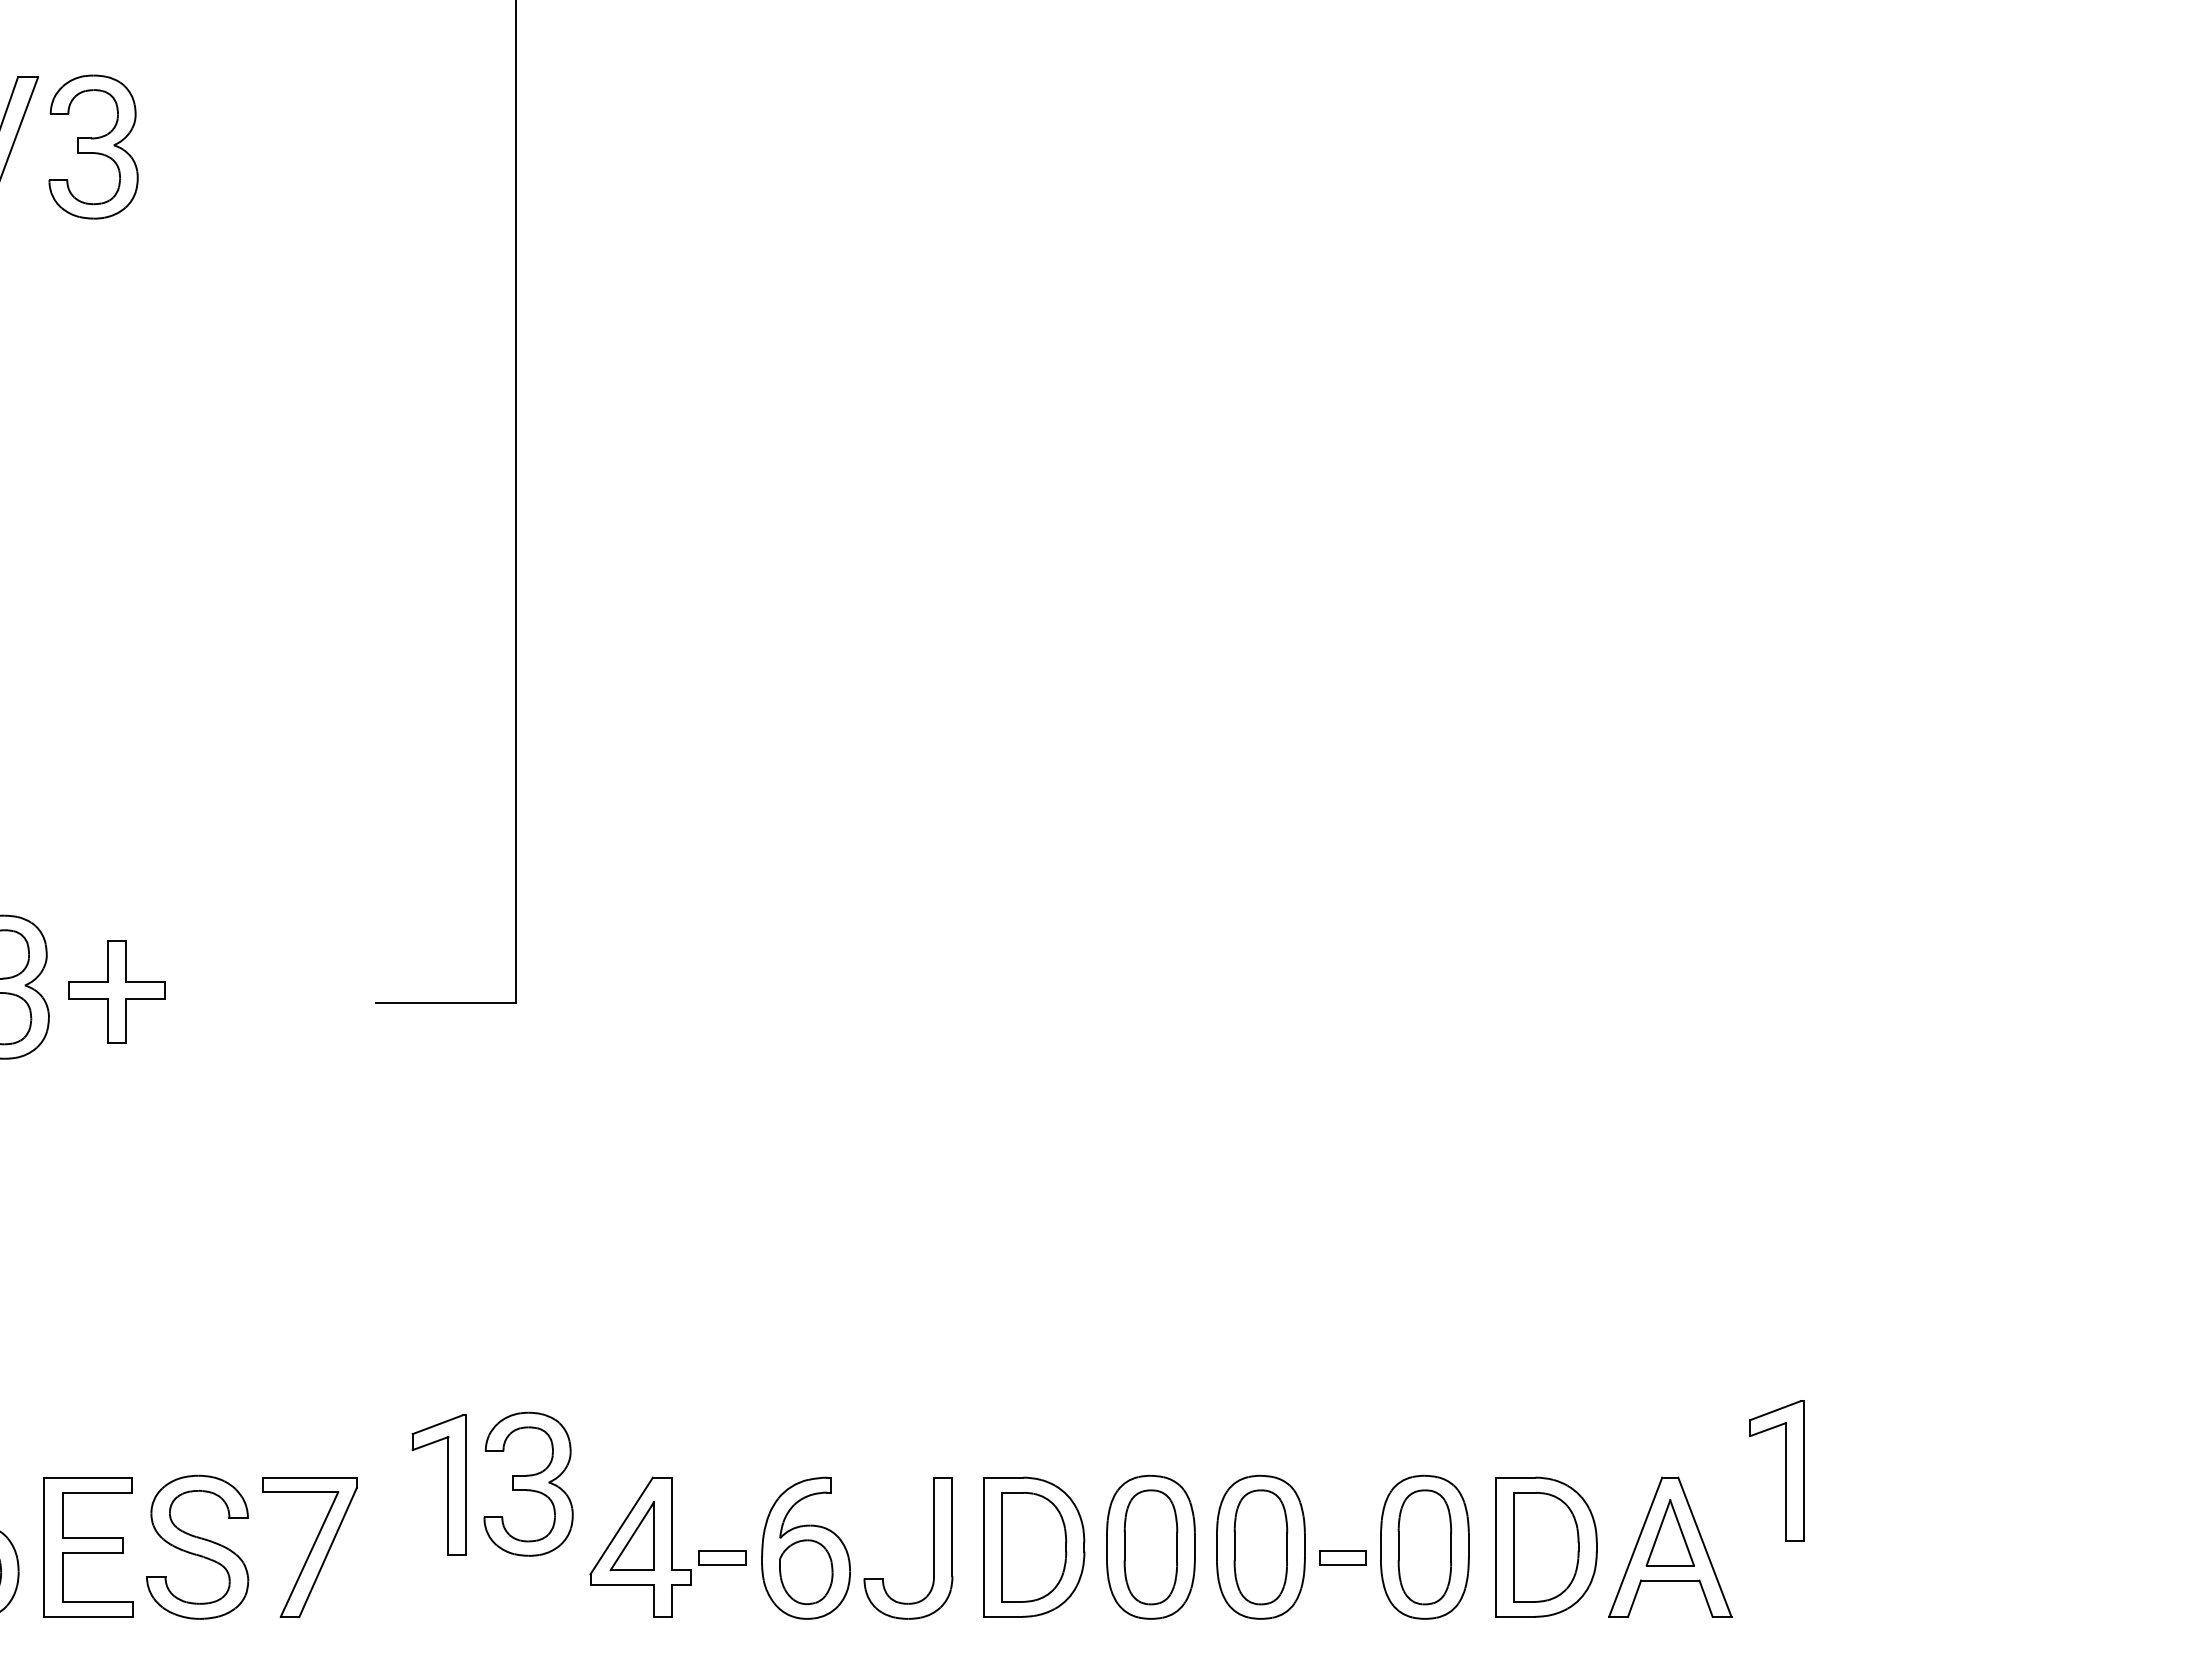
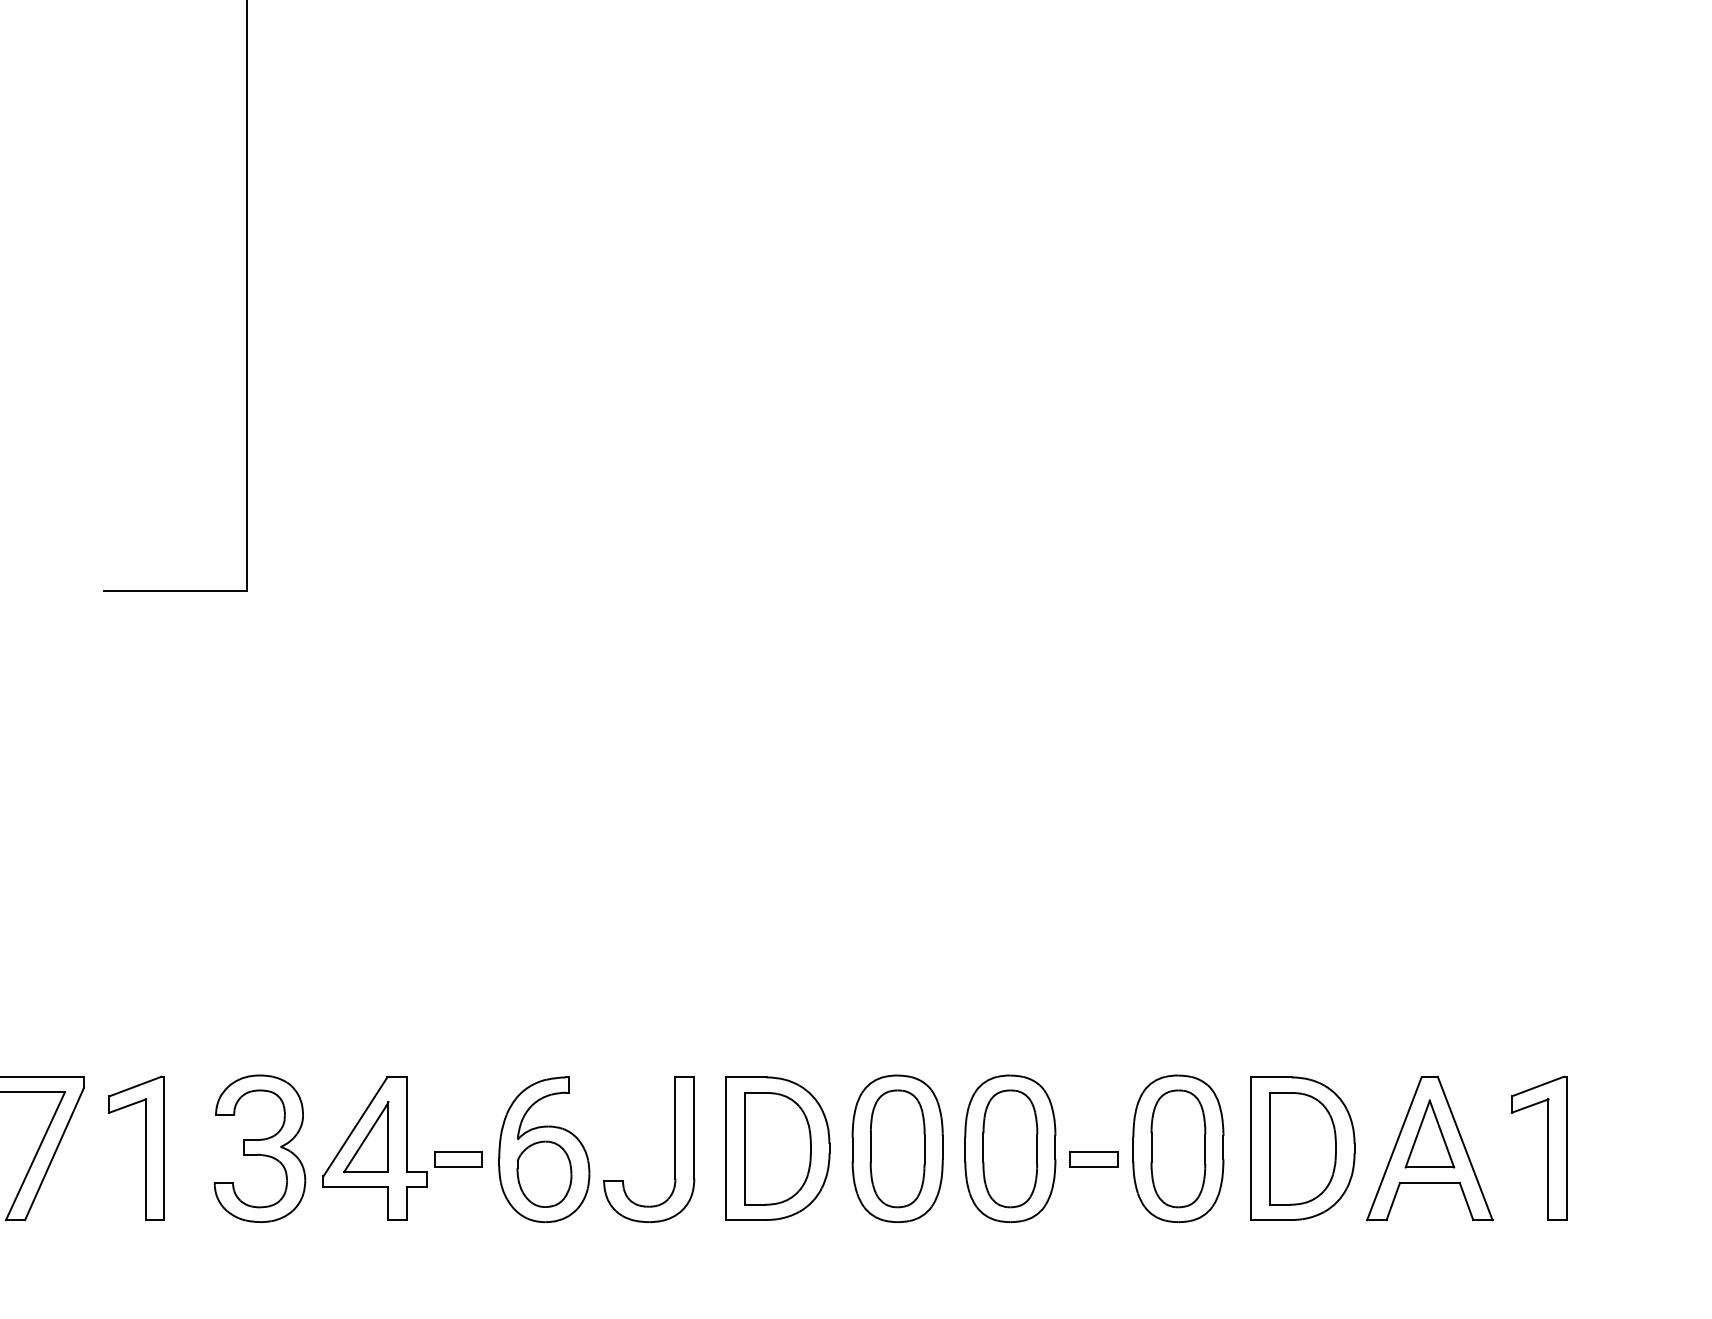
part: (1785, 1470) -> (1547, 1147), moved
part: (528, 1483) -> (259, 1147), moved
part: (447, 1484) -> (145, 1147), moved

